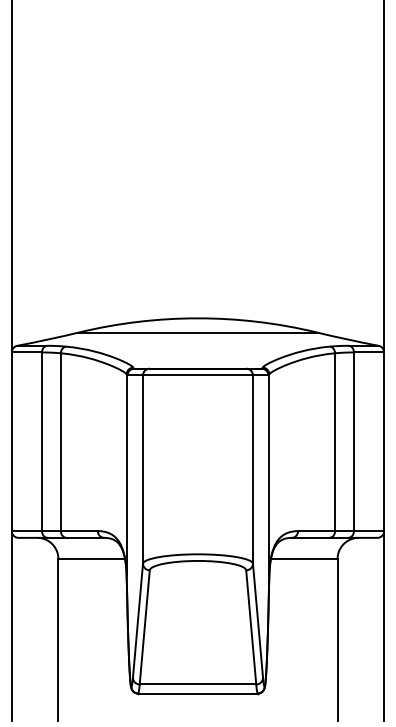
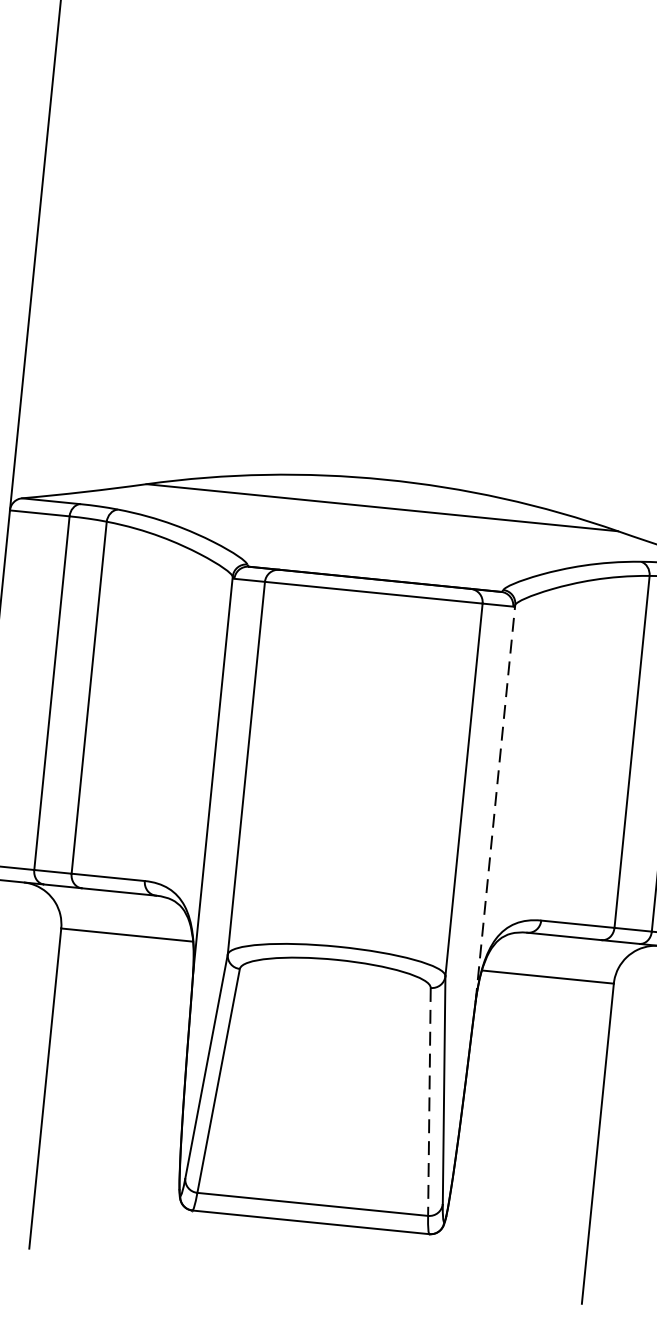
line: (269, 474) -> (495, 802), solid -> dashed
line: (251, 627) -> (429, 1102), solid -> dashed

